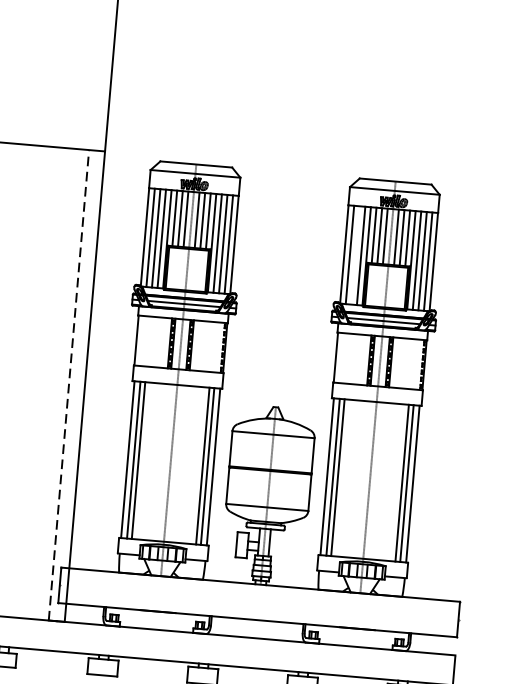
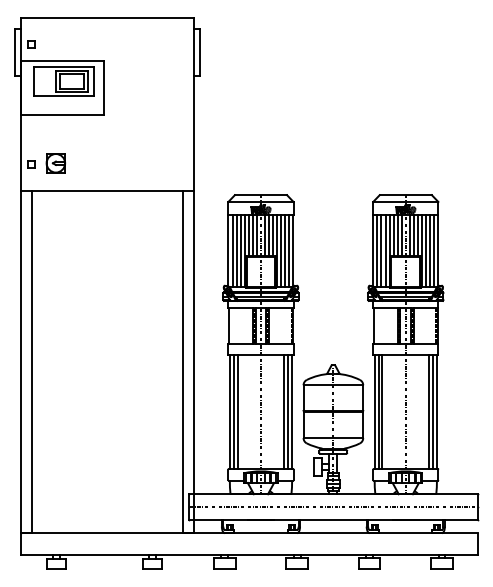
line: (355, 254) -> (381, 250), added
line: (68, 385) -> (182, 362), dashed -> solid
line: (259, 602) -> (333, 507), added

